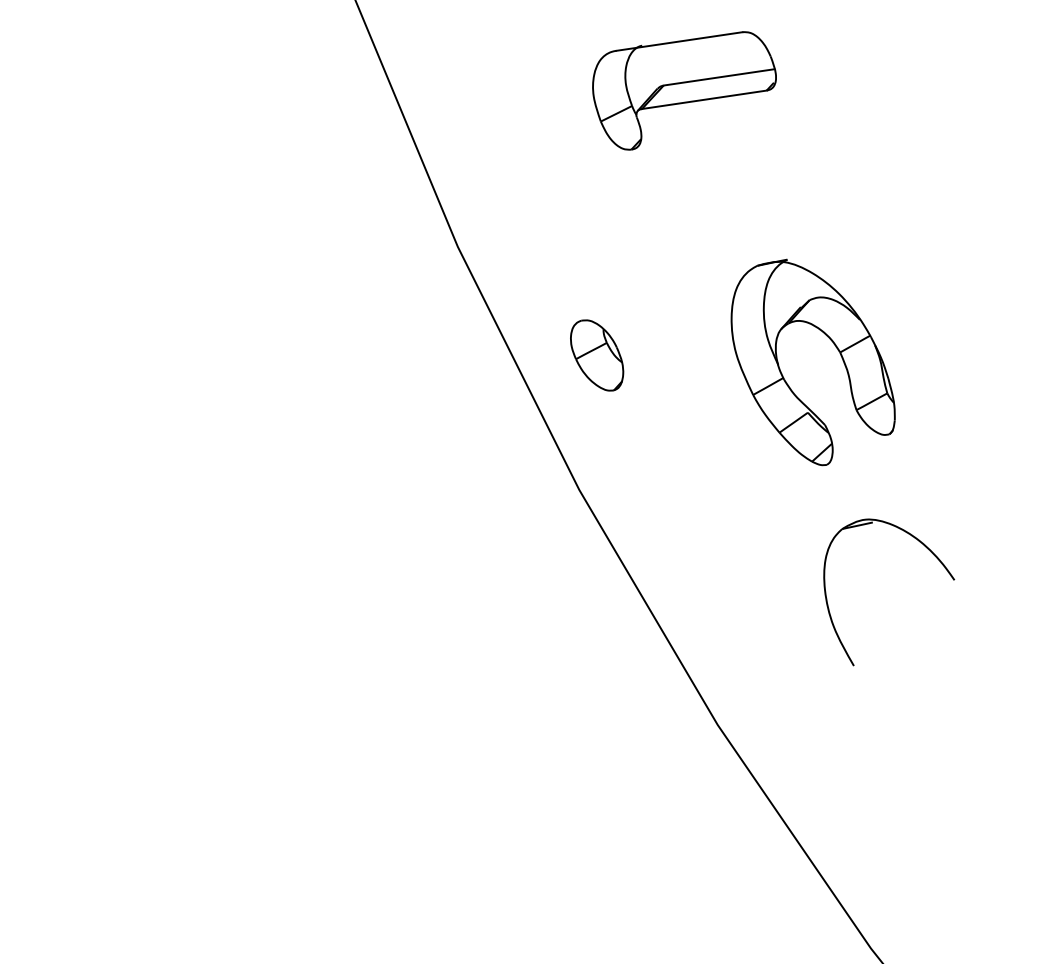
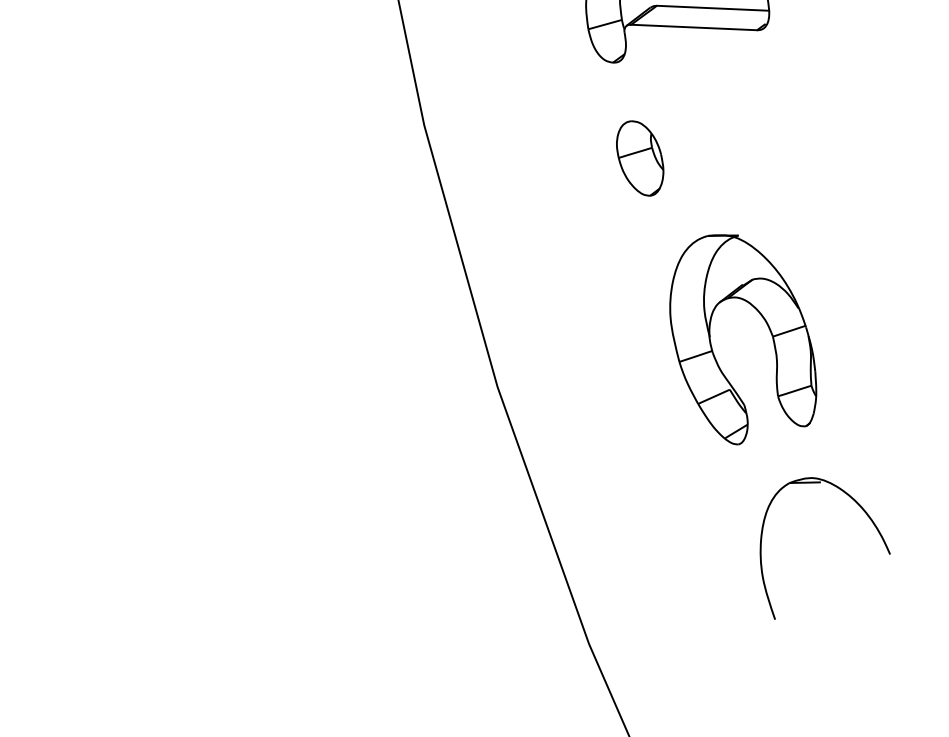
part: (835, 347) -> (769, 330), moved
part: (597, 355) -> (640, 158), moved
part: (930, 552) -> (871, 522), moved

